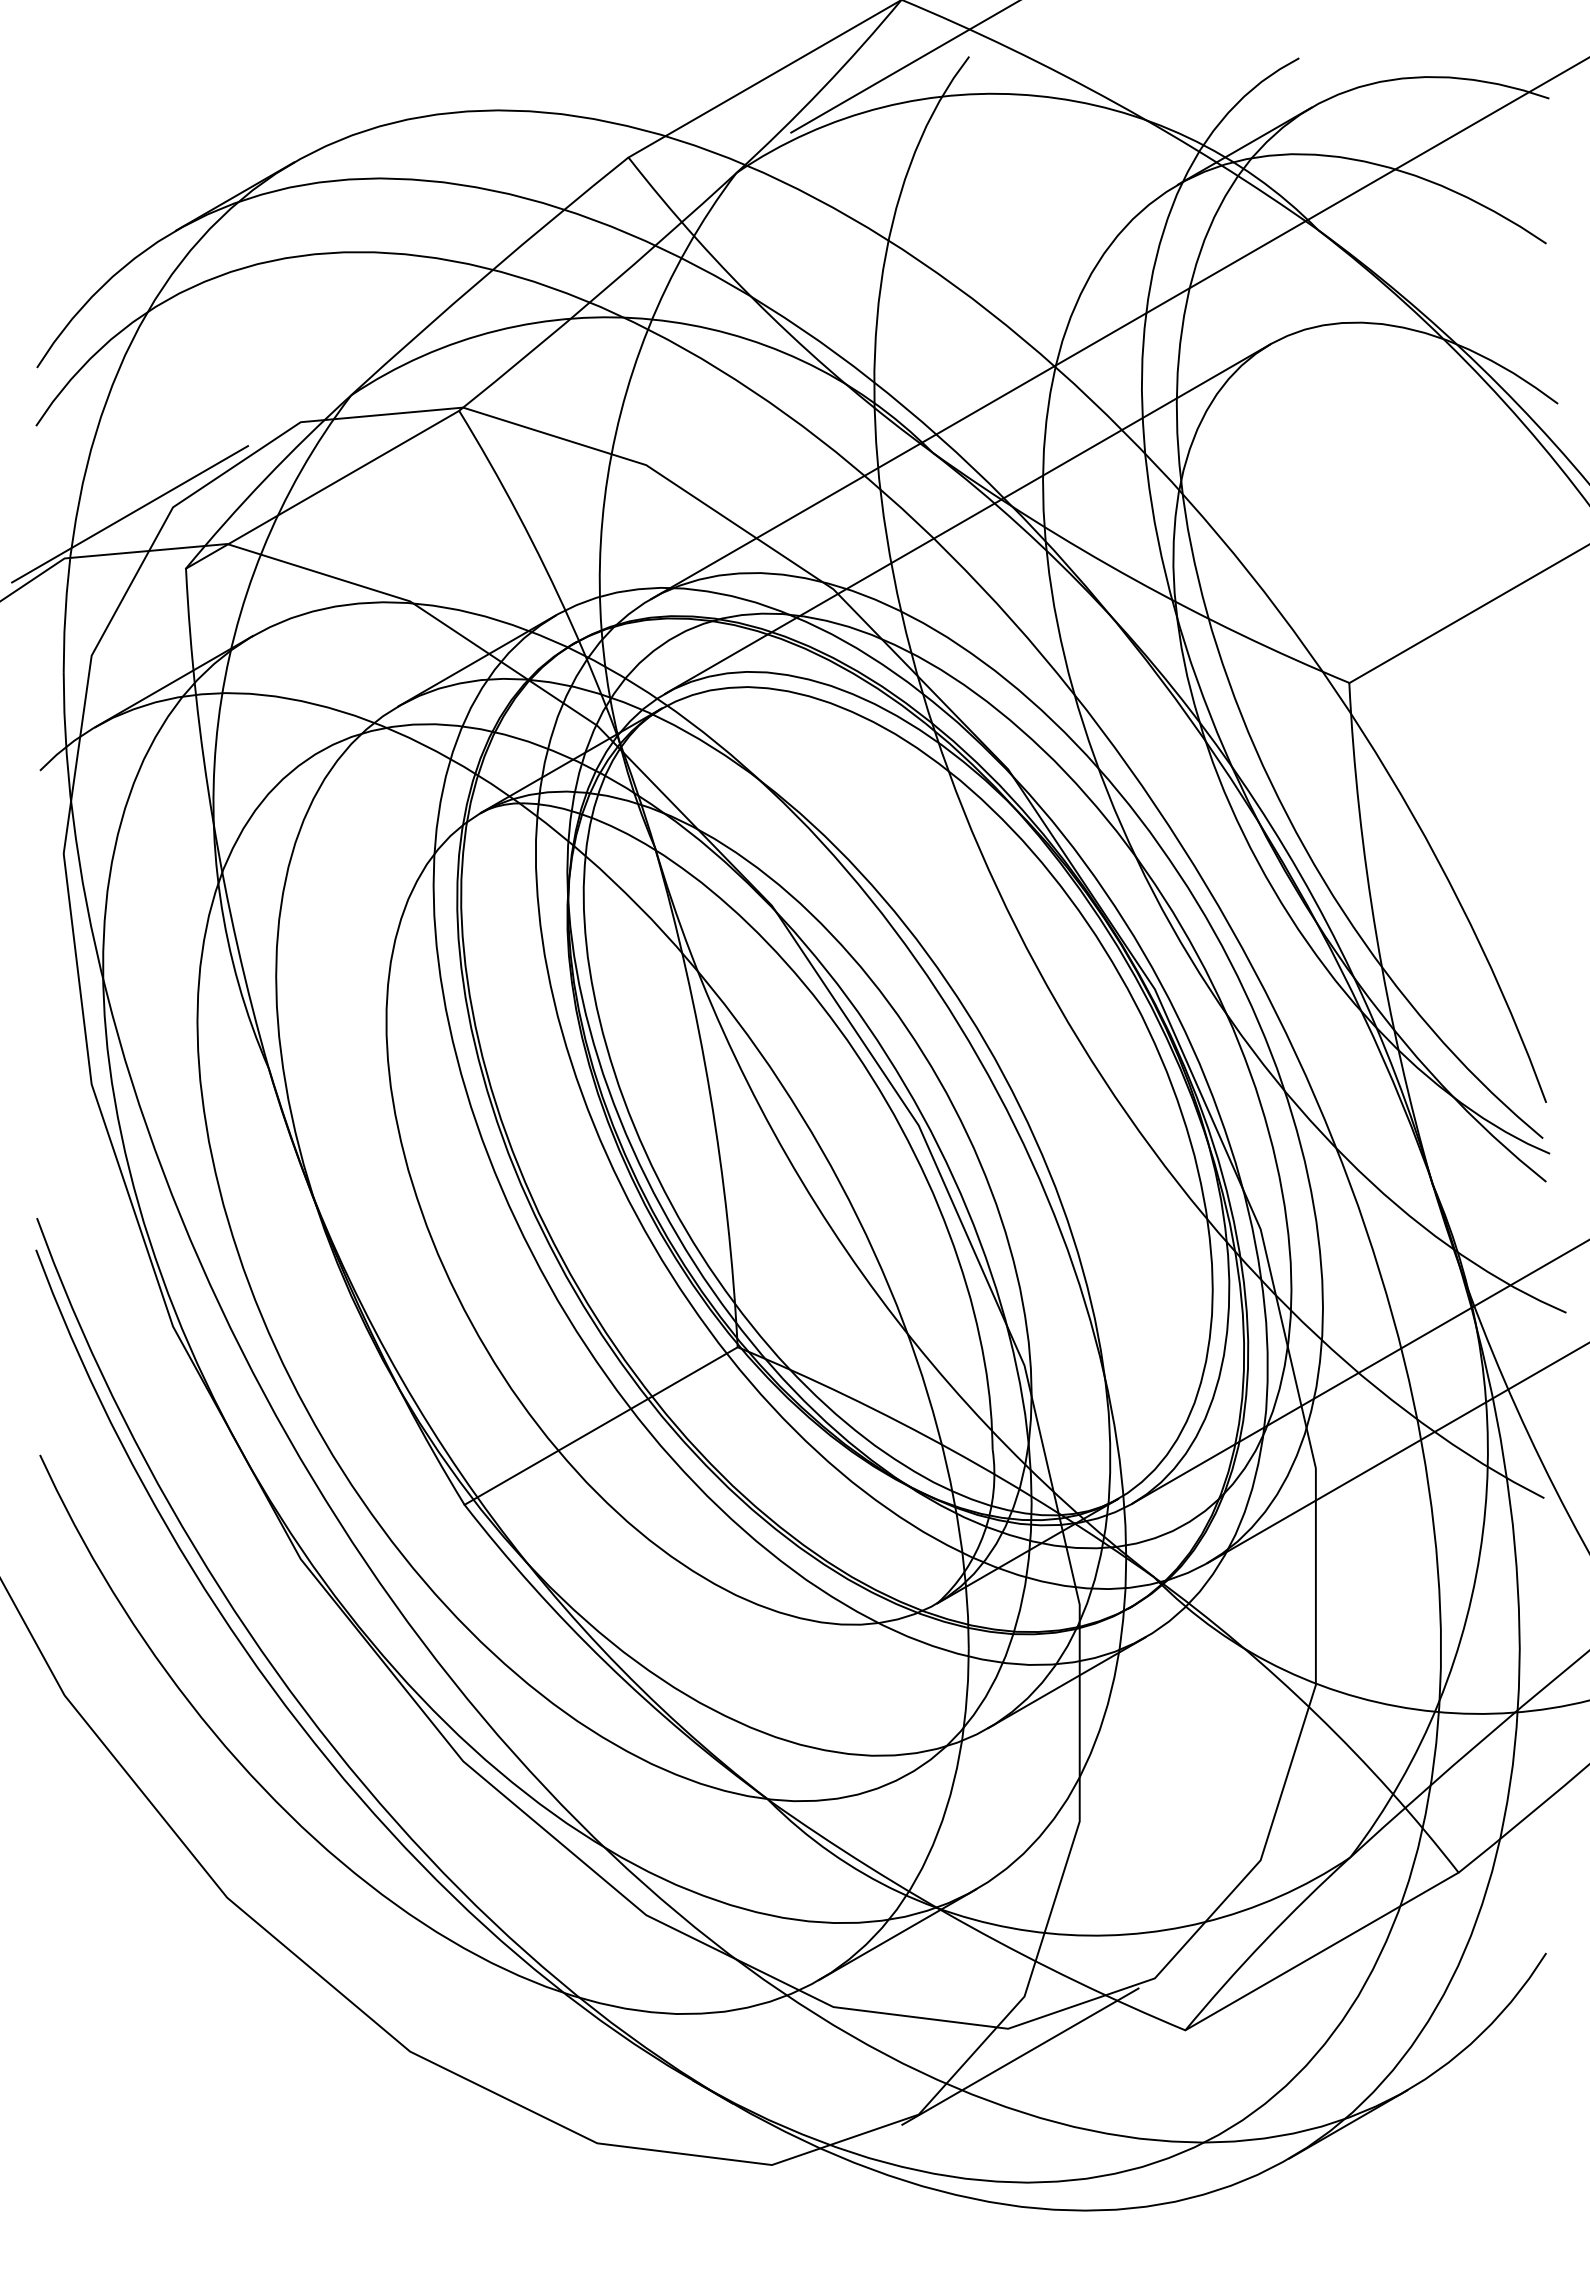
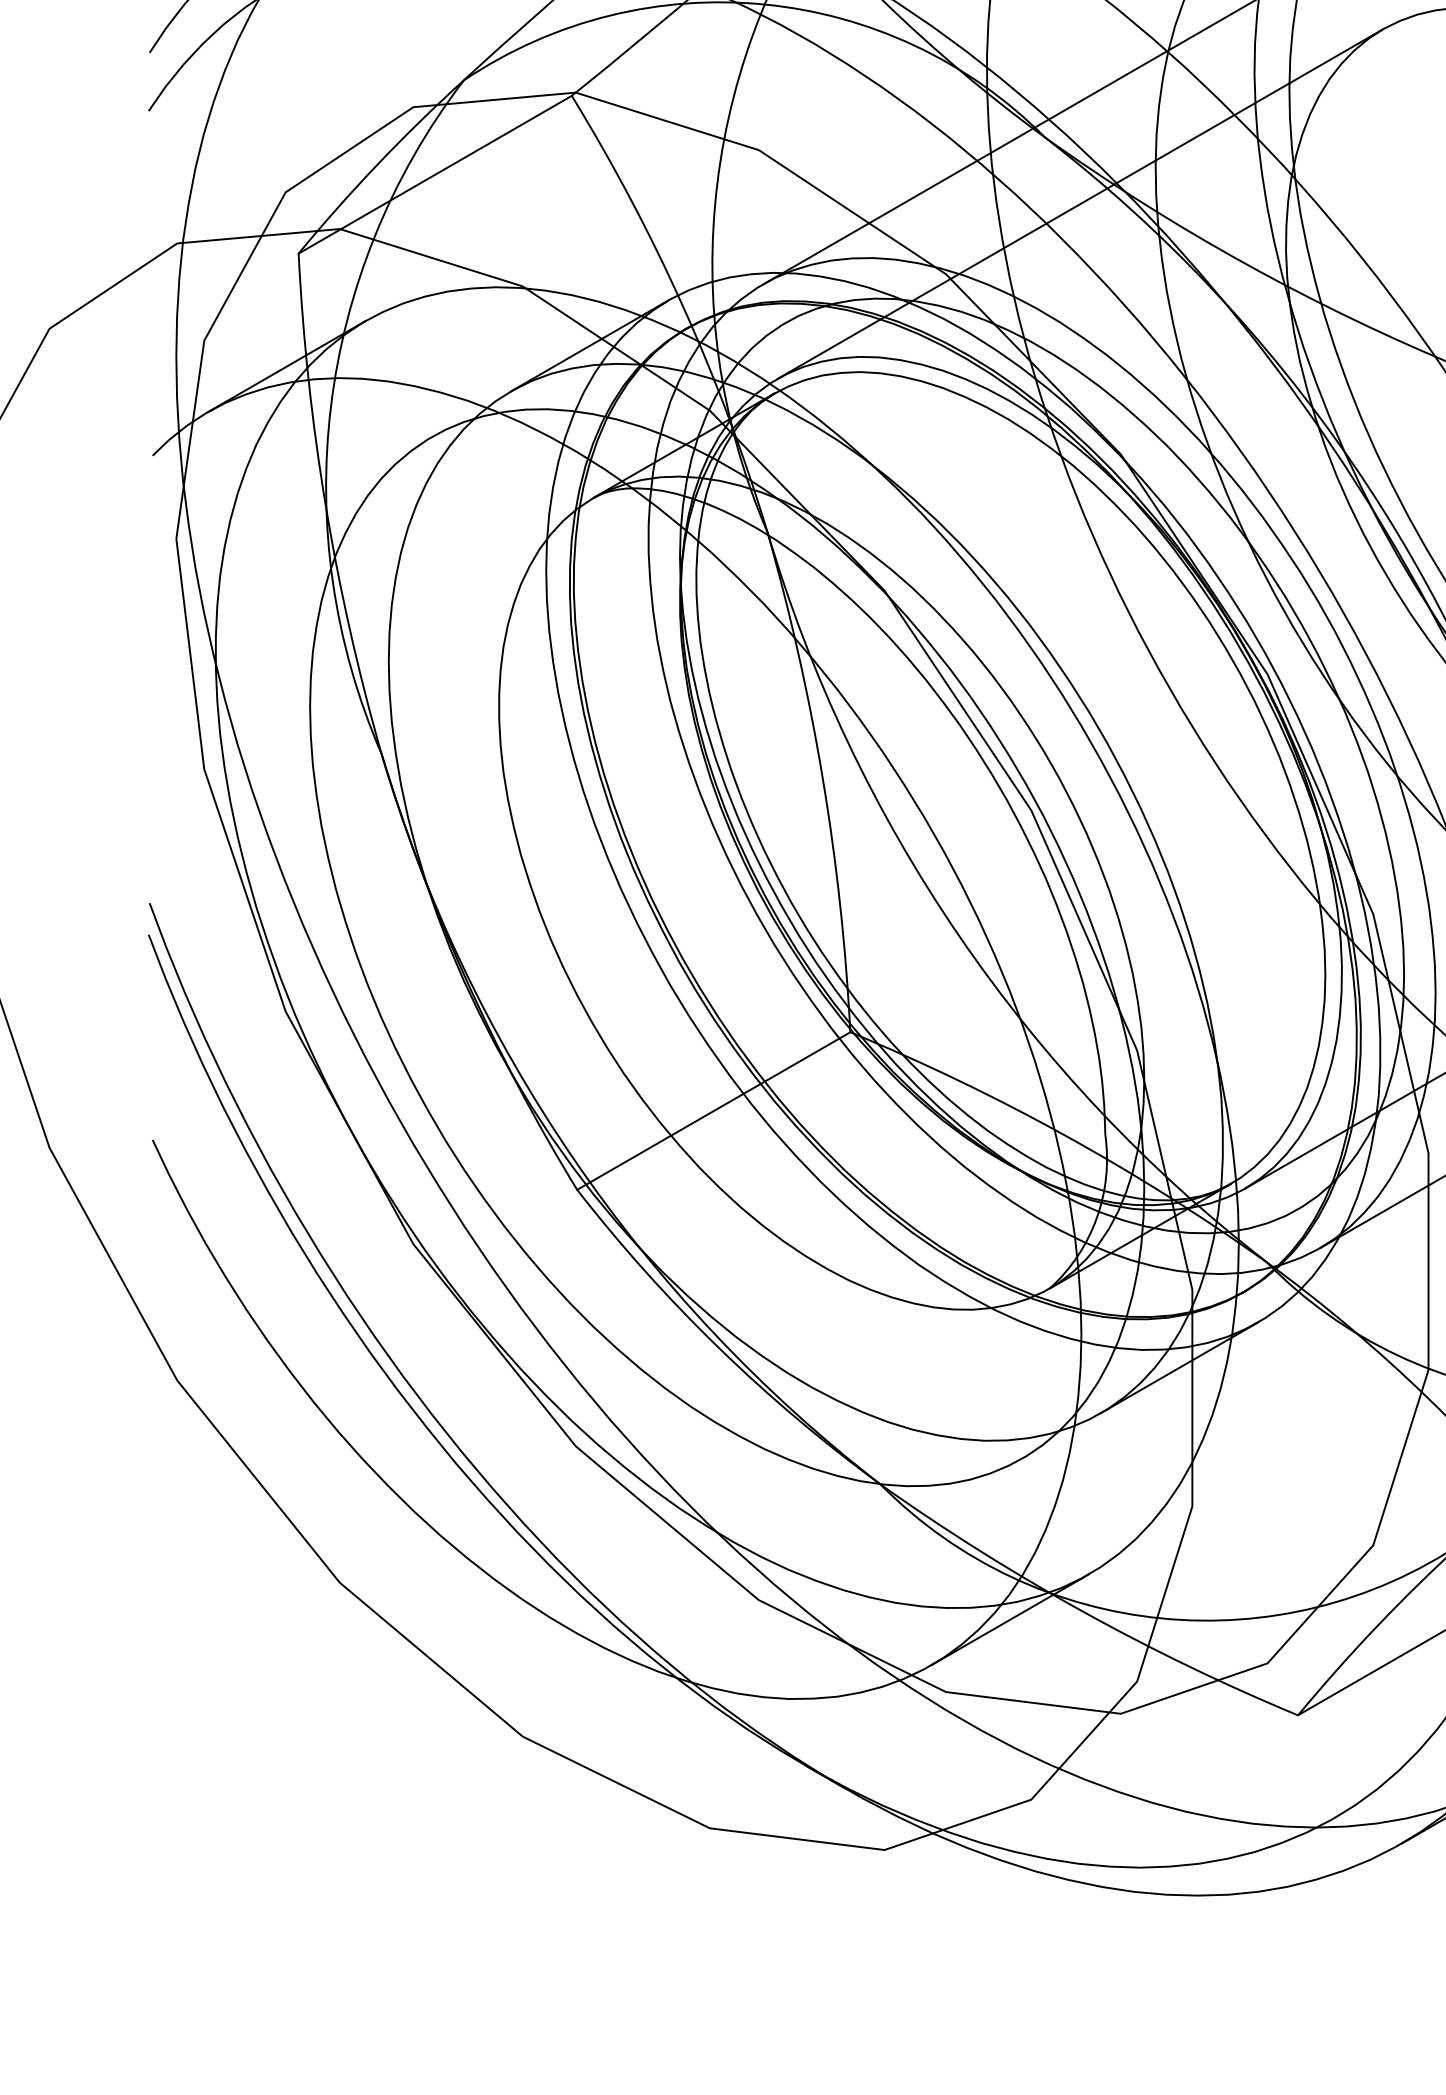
line: (130, 514) -> (243, 199), removed
line: (1020, 2056) -> (1133, 1741), removed

